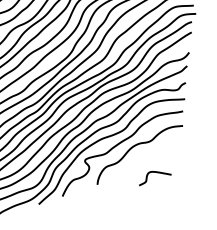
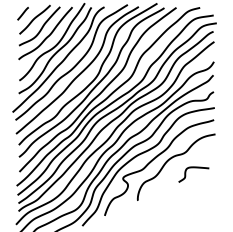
curve: (155, 173) -> (193, 168), moved

